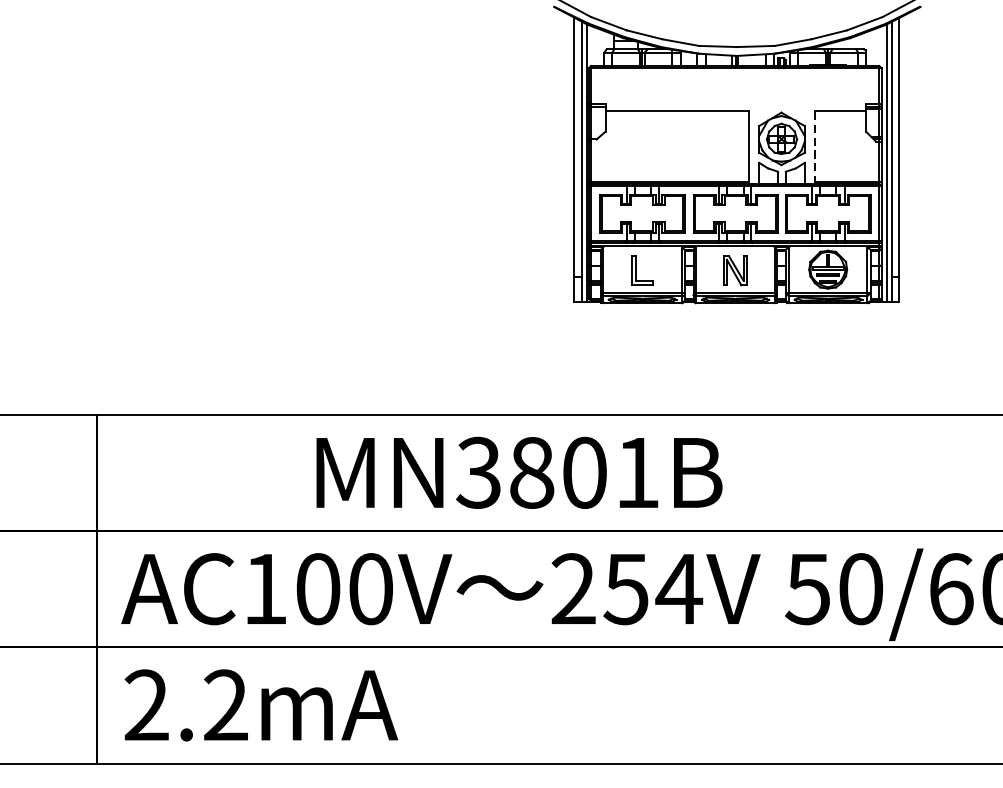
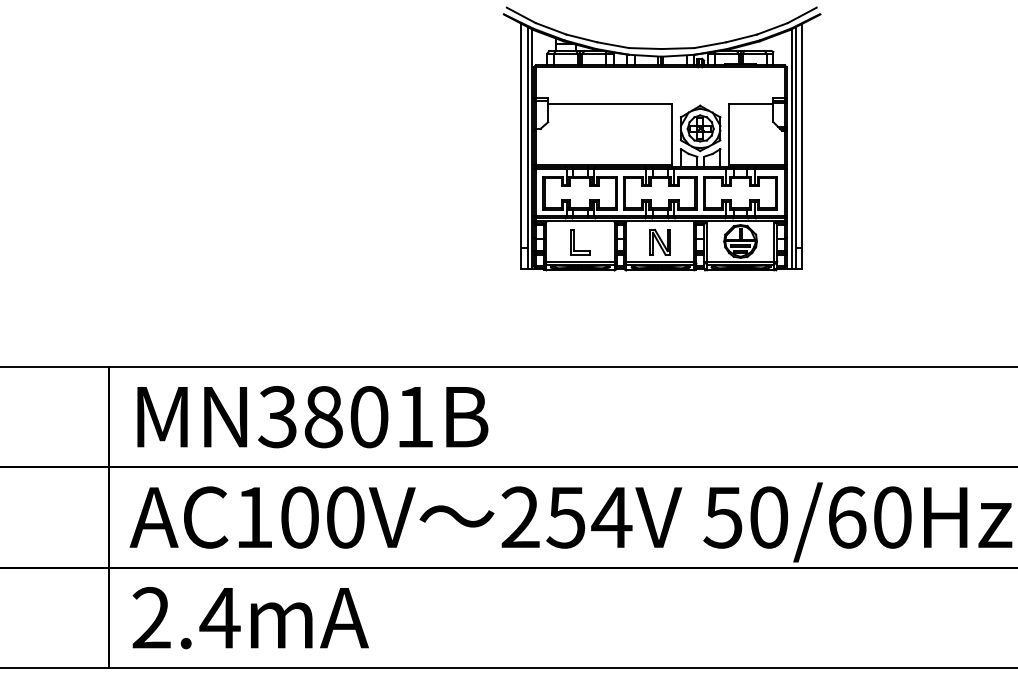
line: (815, 147) -> (729, 135), dashed -> solid
text: (519, 473) -> (312, 417), moved
text: (225, 704) -> (219, 617), 2.2mA -> 2.4mA

